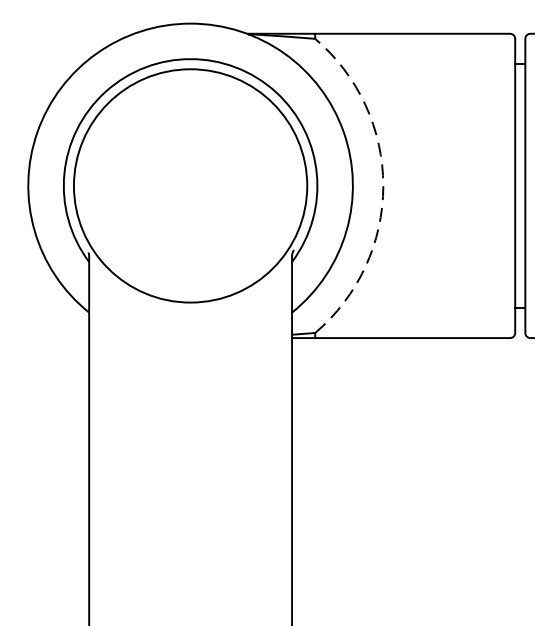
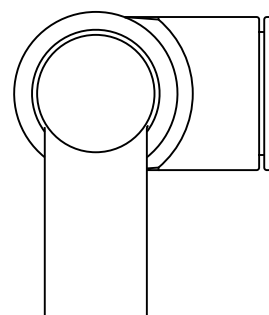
line: (382, 185) -> (192, 93), dashed -> solid

